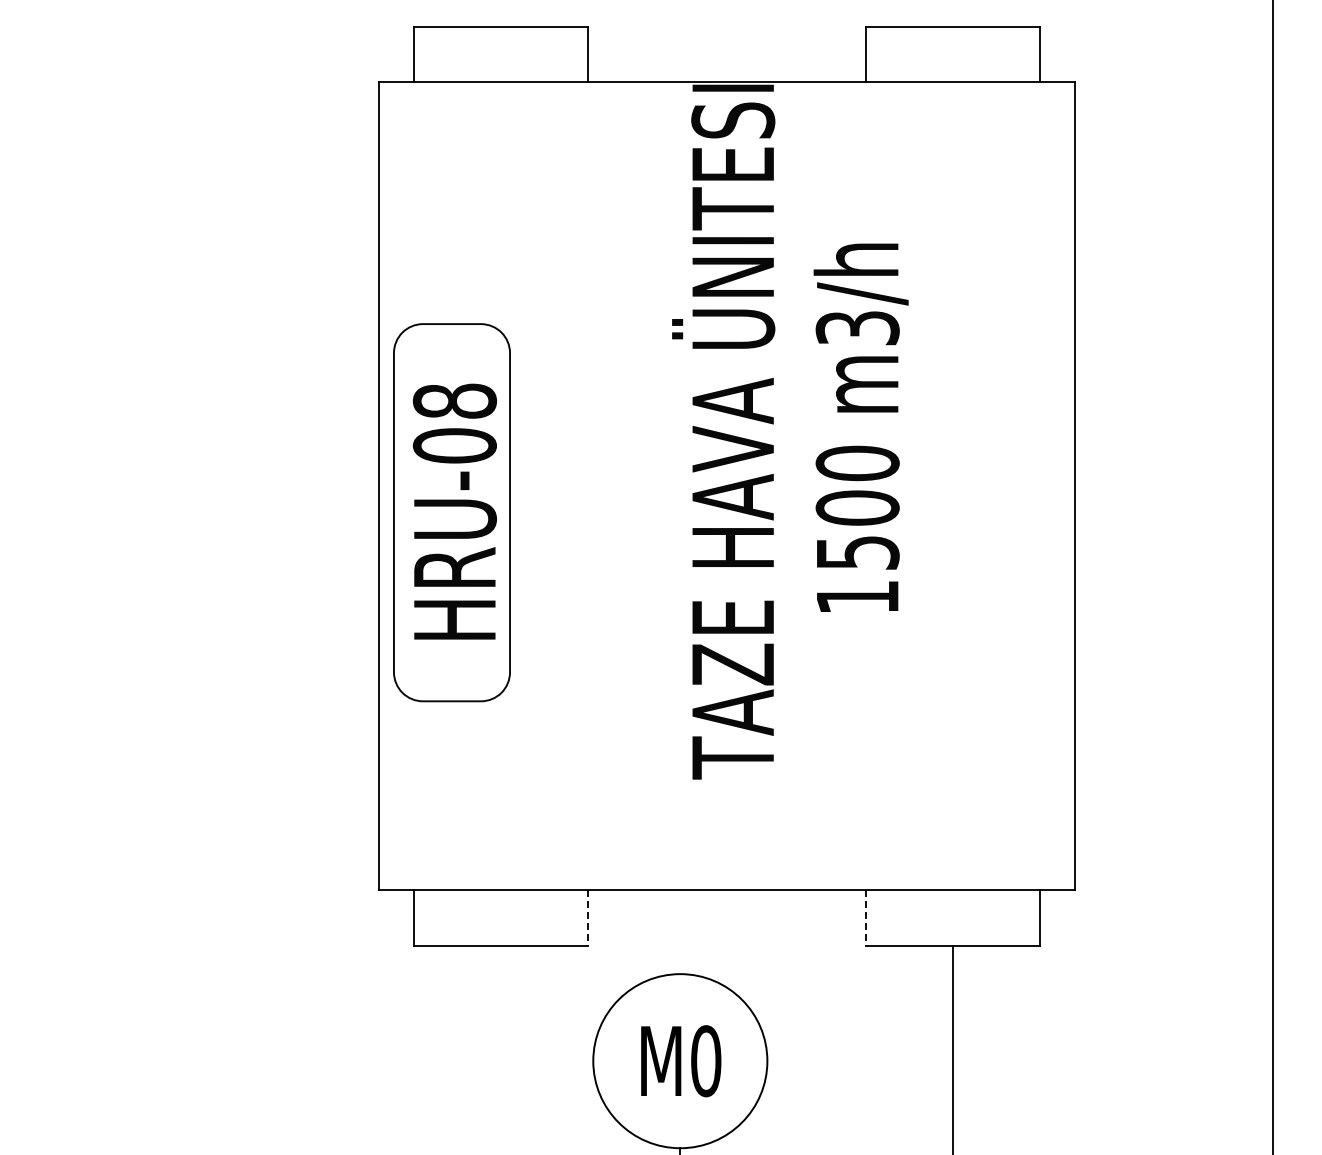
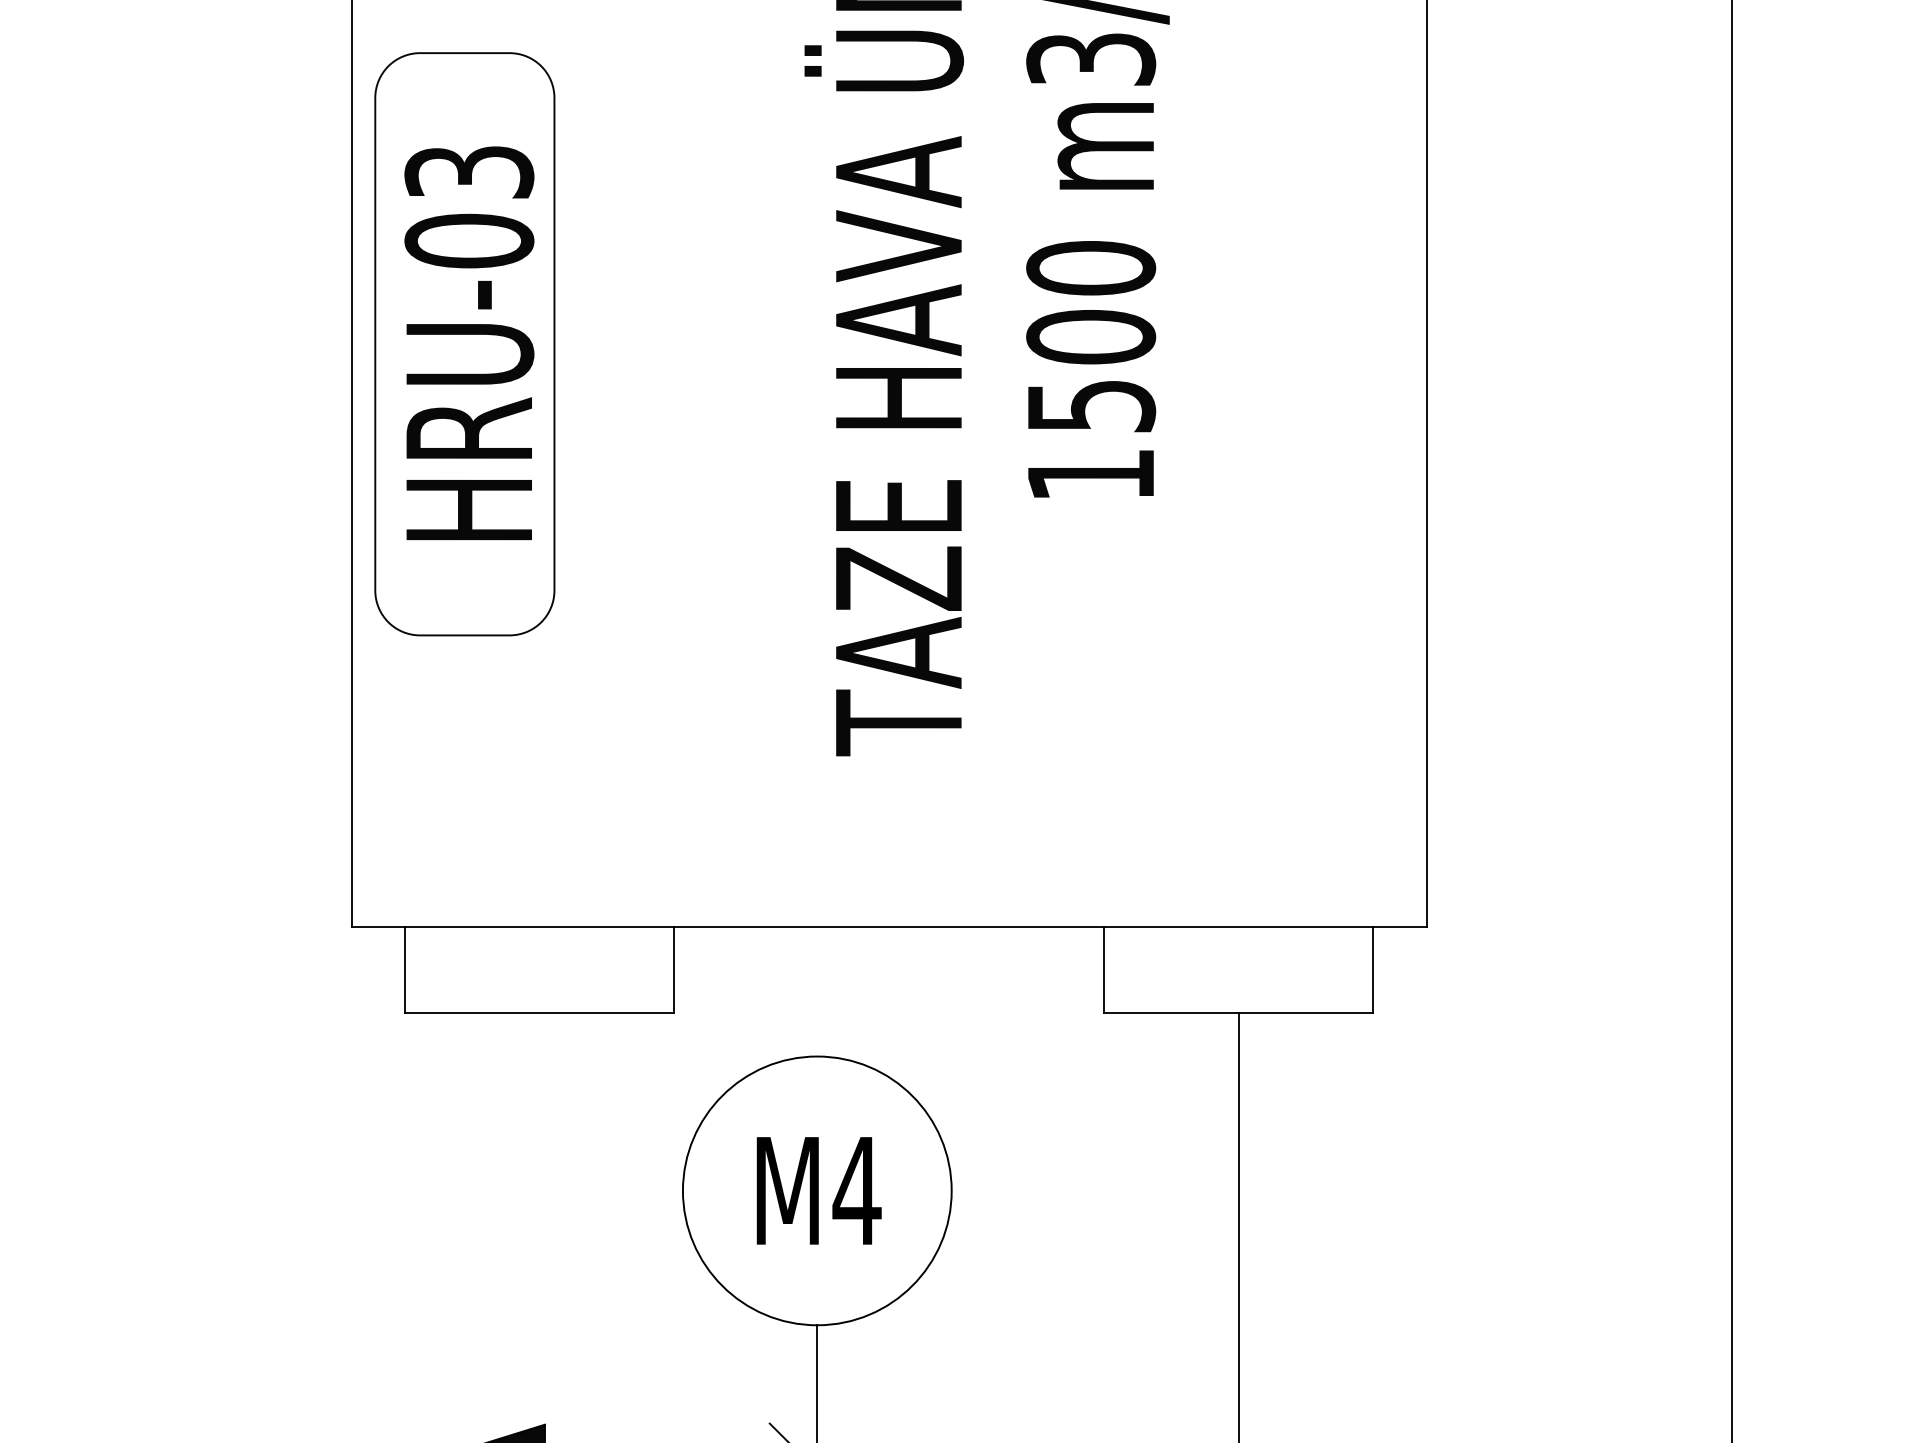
text: (454, 400) -> (468, 171), HRU-08 -> HRU-03
line: (587, 918) -> (674, 970), dashed -> solid
line: (866, 918) -> (1104, 970), dashed -> solid
text: (705, 1061) -> (856, 1191), M0 -> M4

